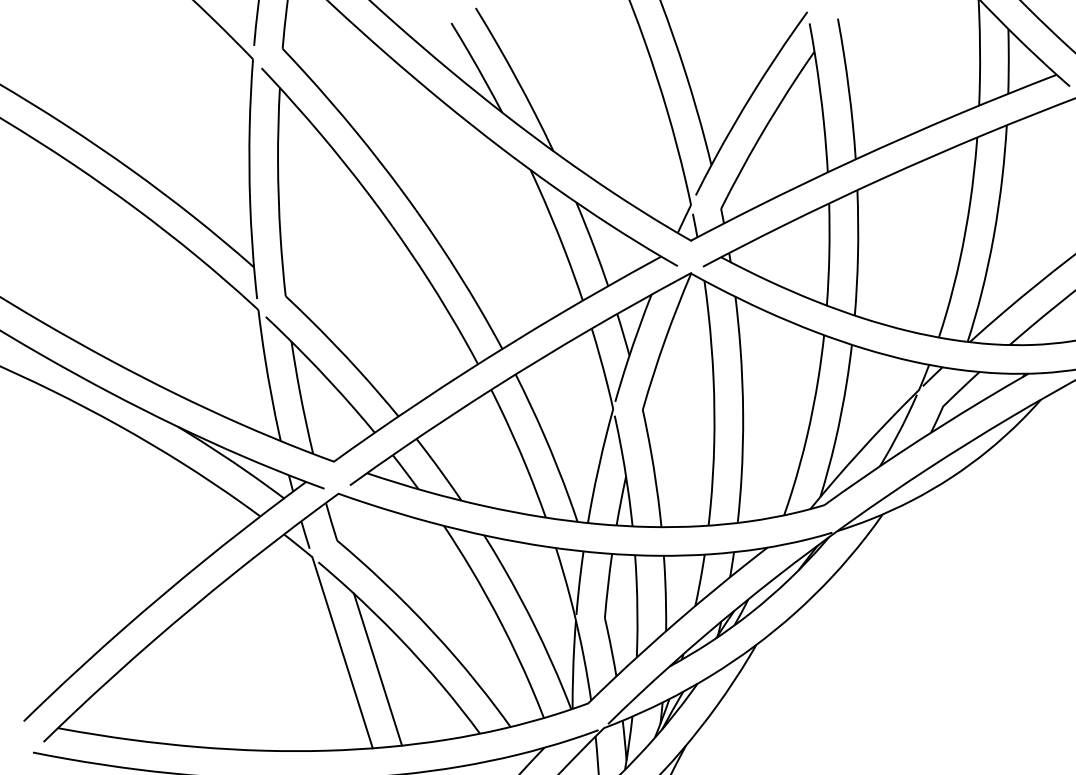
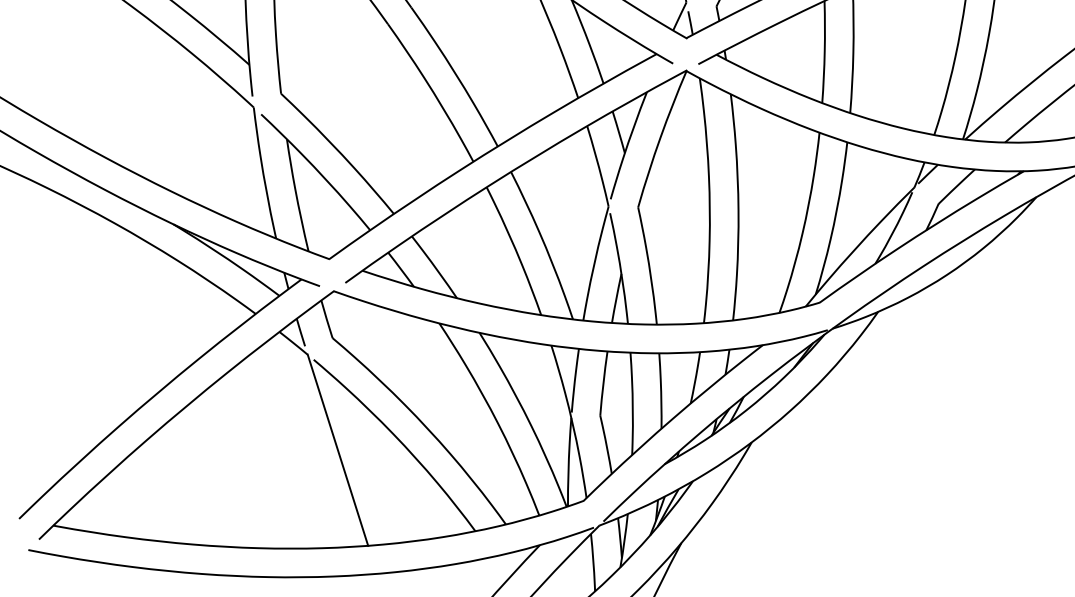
line: (377, 669) -> (372, 467), removed

